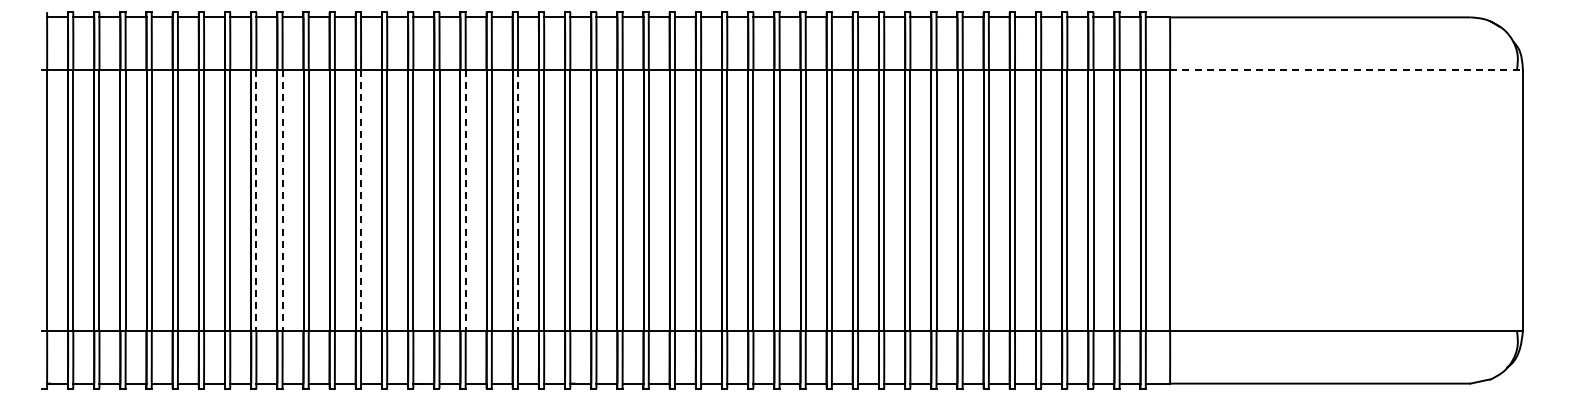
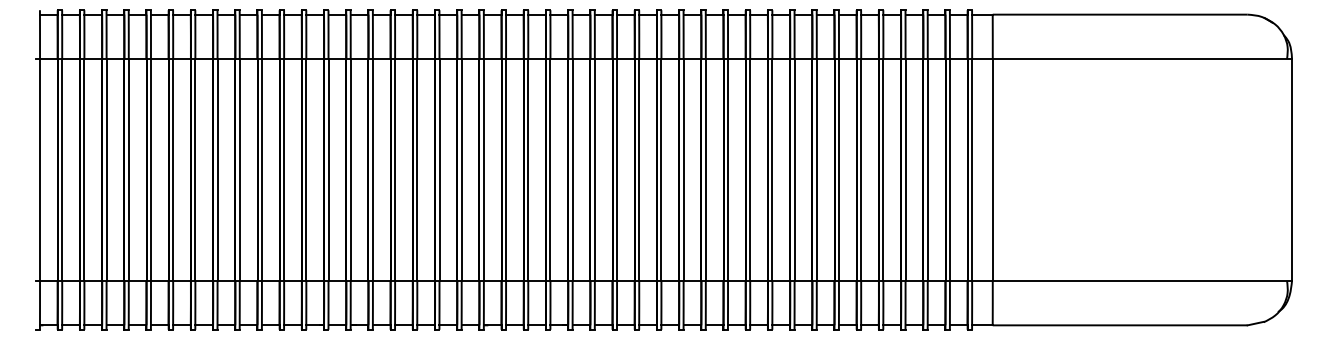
line: (1347, 69) -> (1143, 58), dashed -> solid
line: (256, 200) -> (217, 170), dashed -> solid
line: (282, 200) -> (239, 170), dashed -> solid
line: (361, 200) -> (306, 170), dashed -> solid
line: (465, 200) -> (394, 170), dashed -> solid
line: (518, 200) -> (439, 170), dashed -> solid

